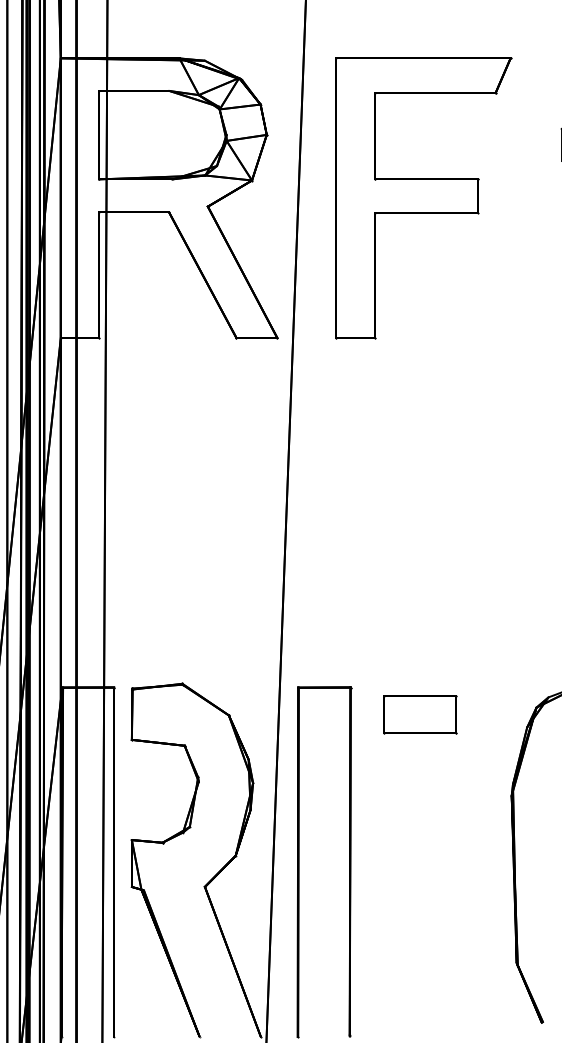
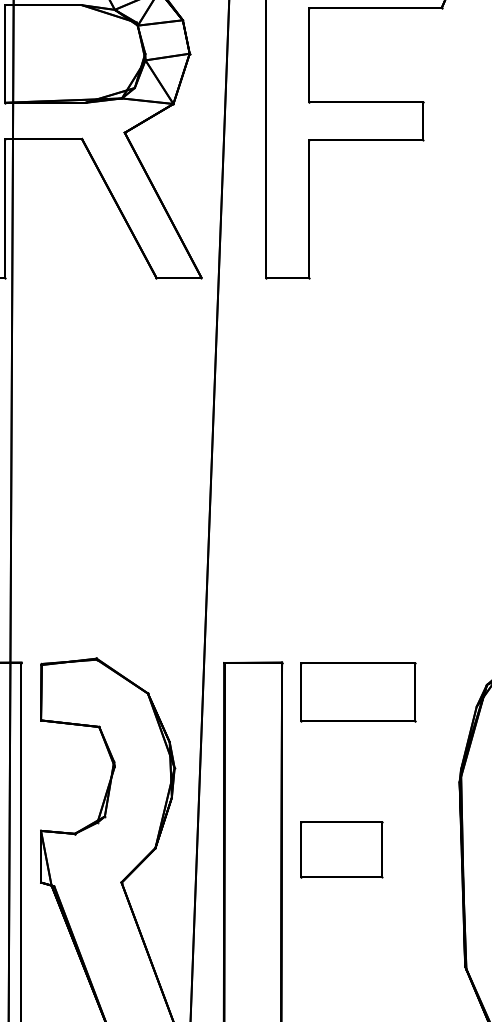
part: (419, 714) -> (358, 692), size x1.43
part: (404, 857) -> (341, 850), added

